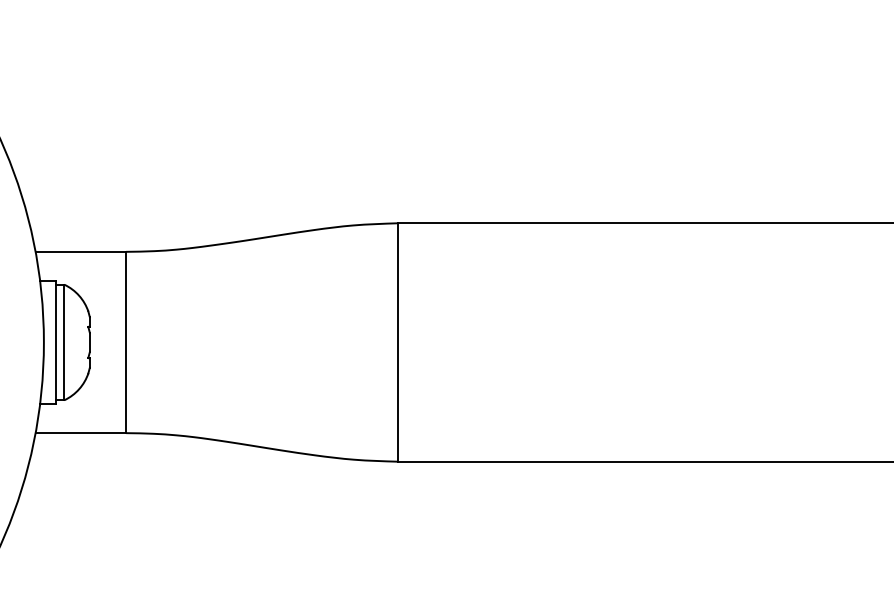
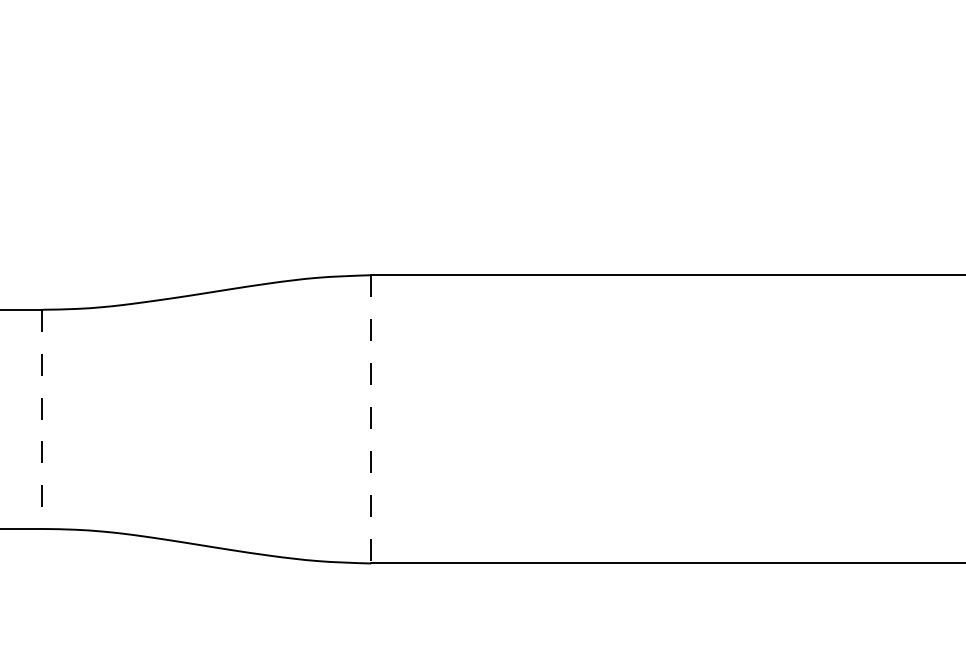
line: (126, 342) -> (42, 419), solid -> dashed
line: (398, 342) -> (371, 419), solid -> dashed

